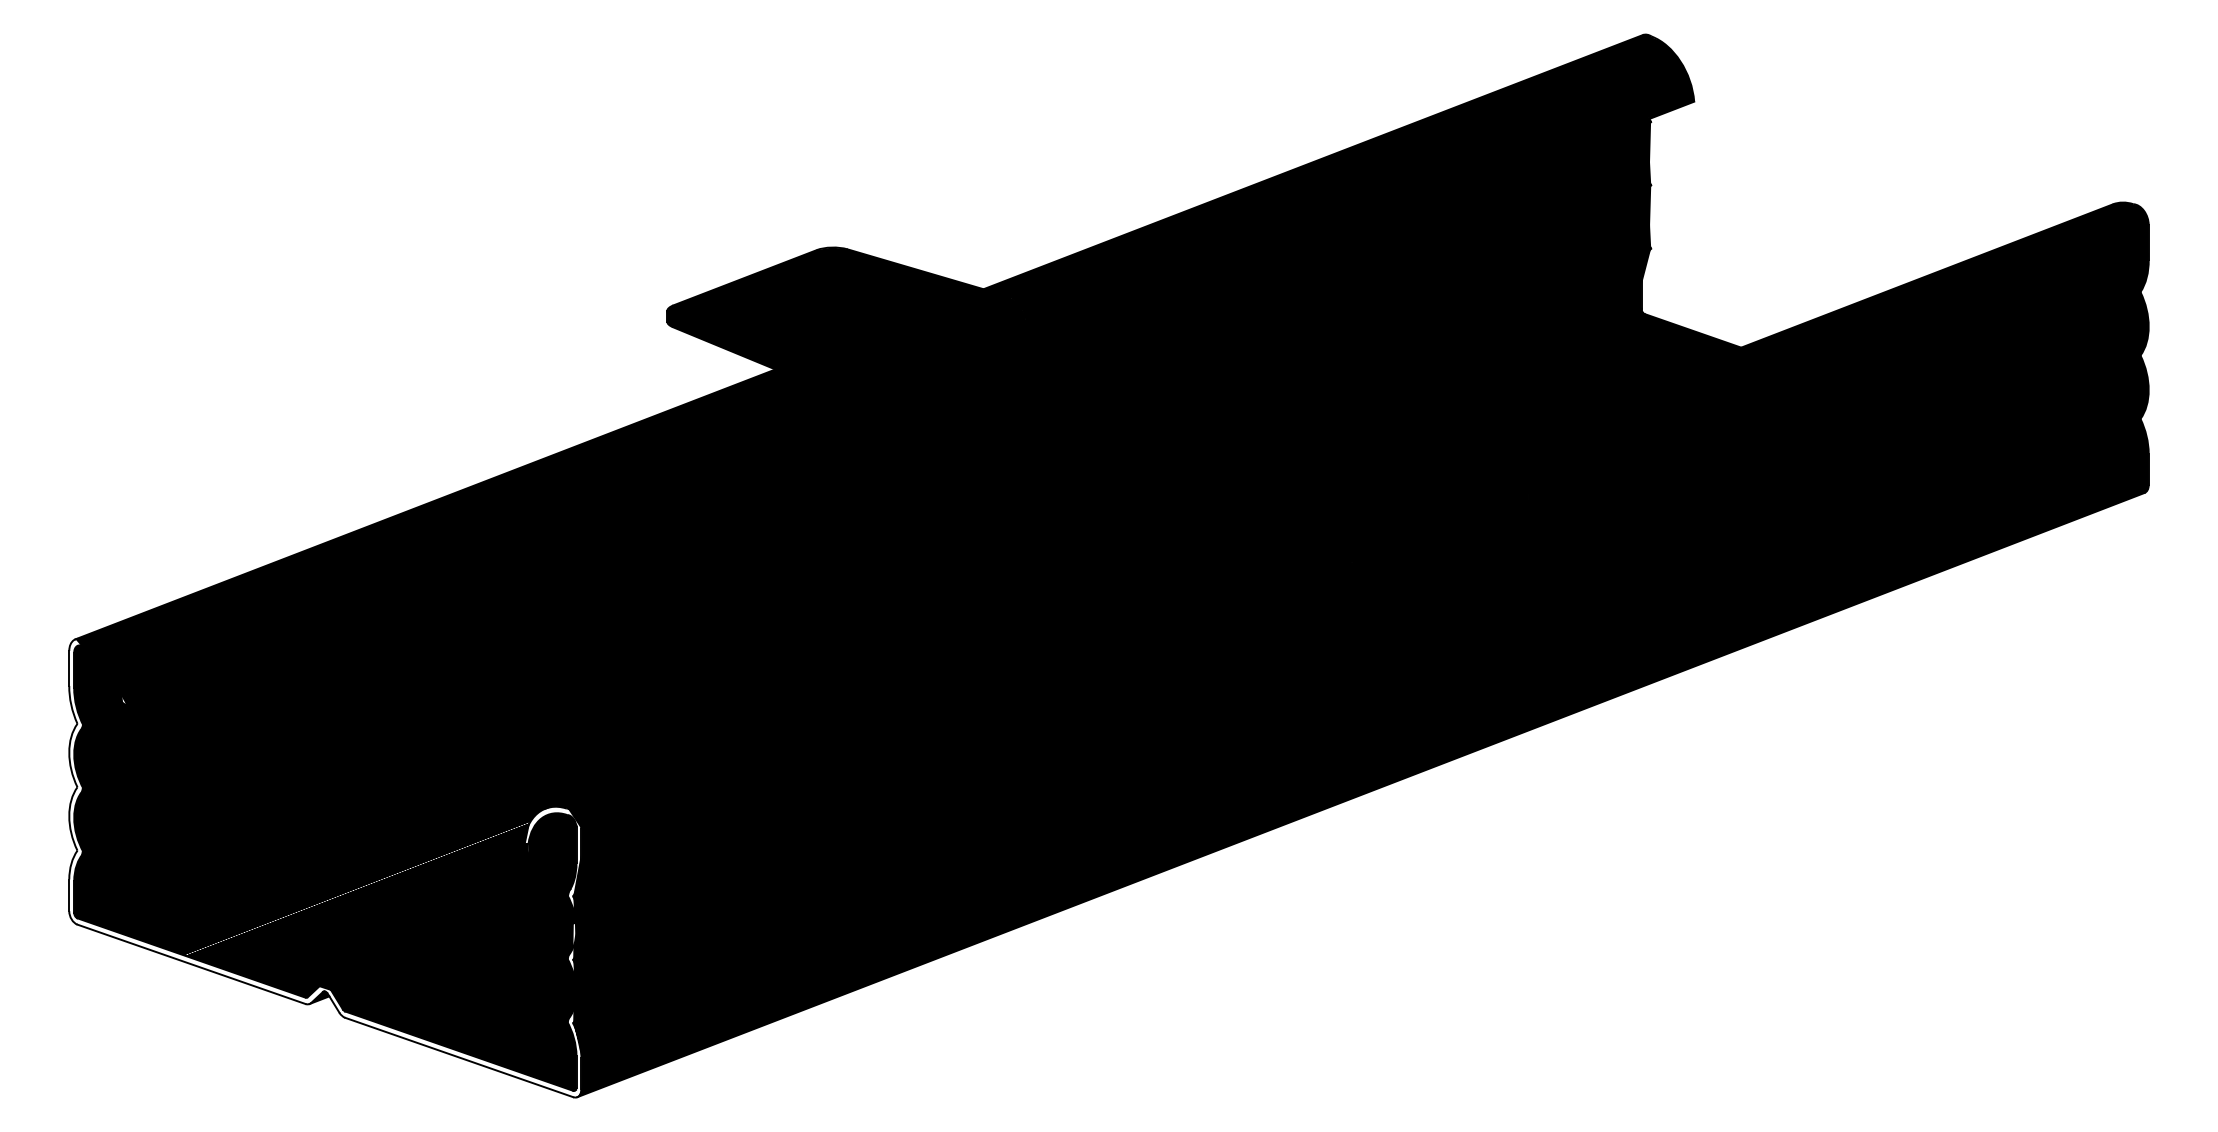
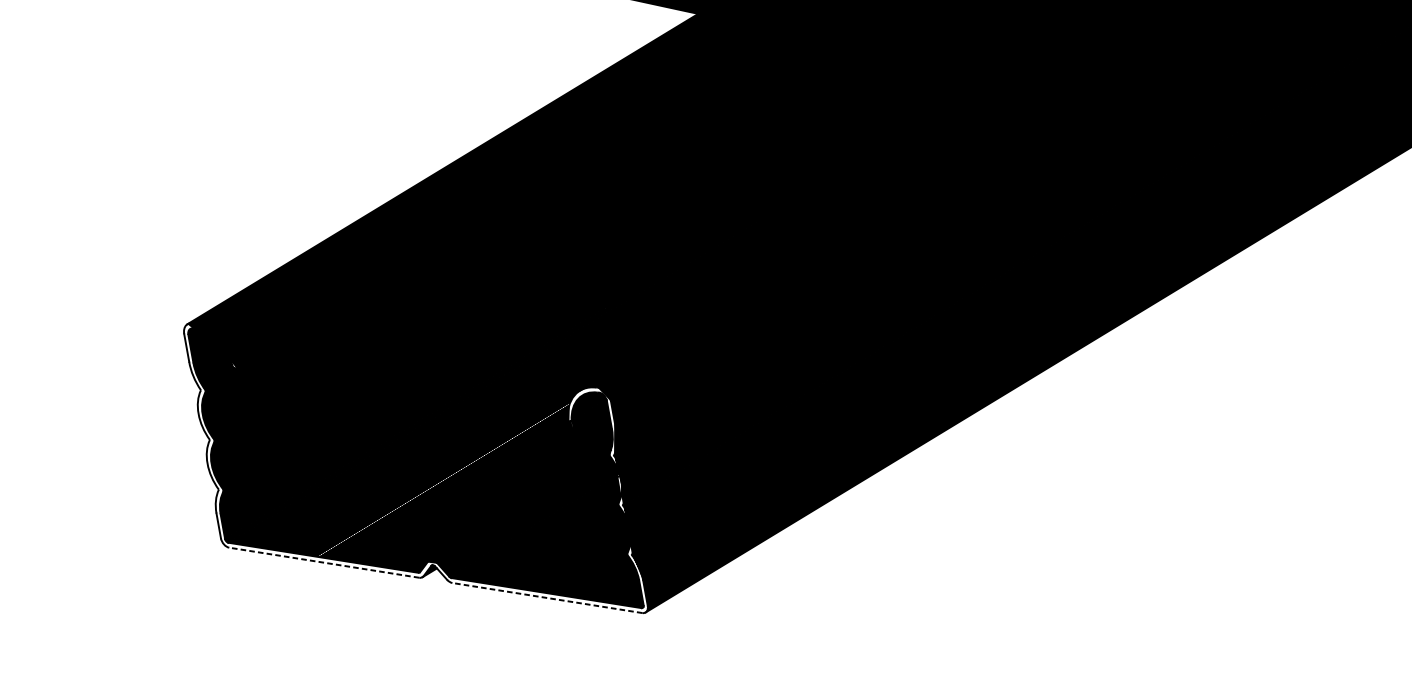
line: (191, 964) -> (324, 562), solid -> dashed
line: (459, 1057) -> (547, 598), solid -> dashed

